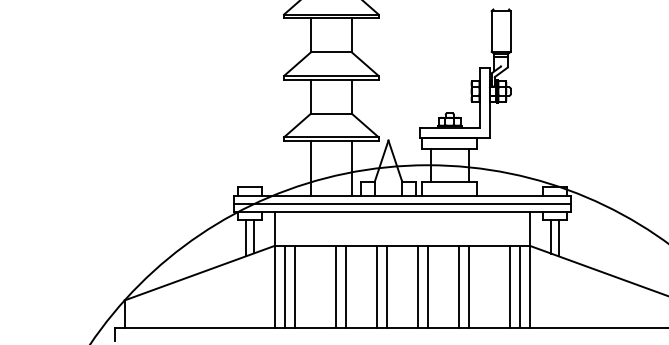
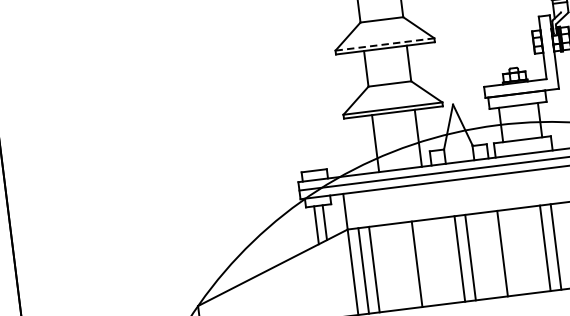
line: (331, 75) -> (385, 44), solid -> dashed
line: (346, 286) -> (428, 262), removed
line: (427, 286) -> (512, 252), removed

